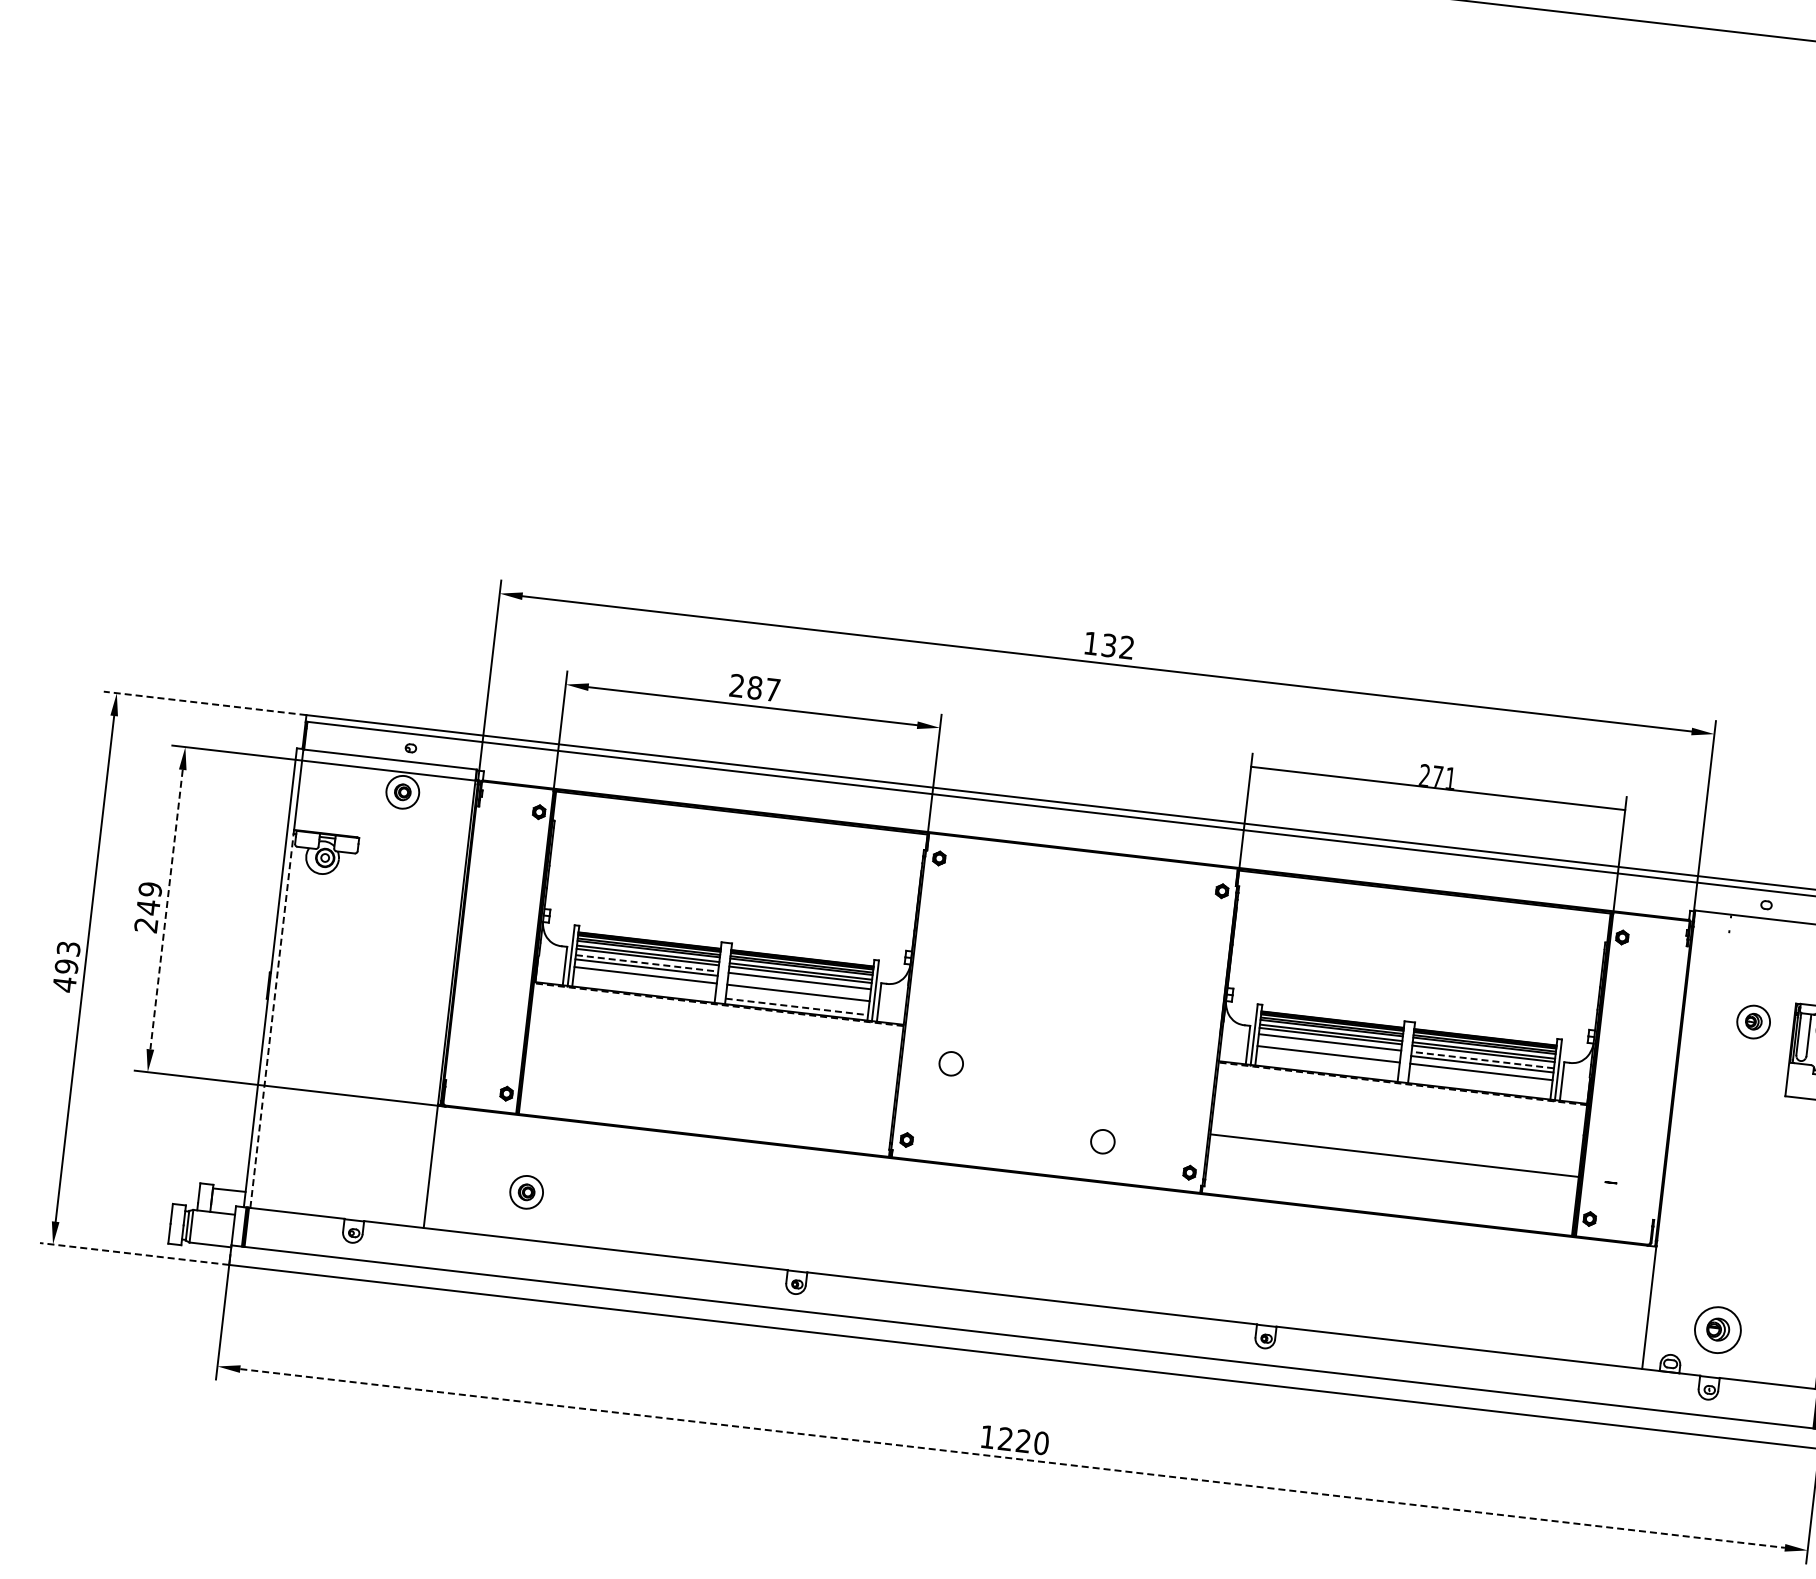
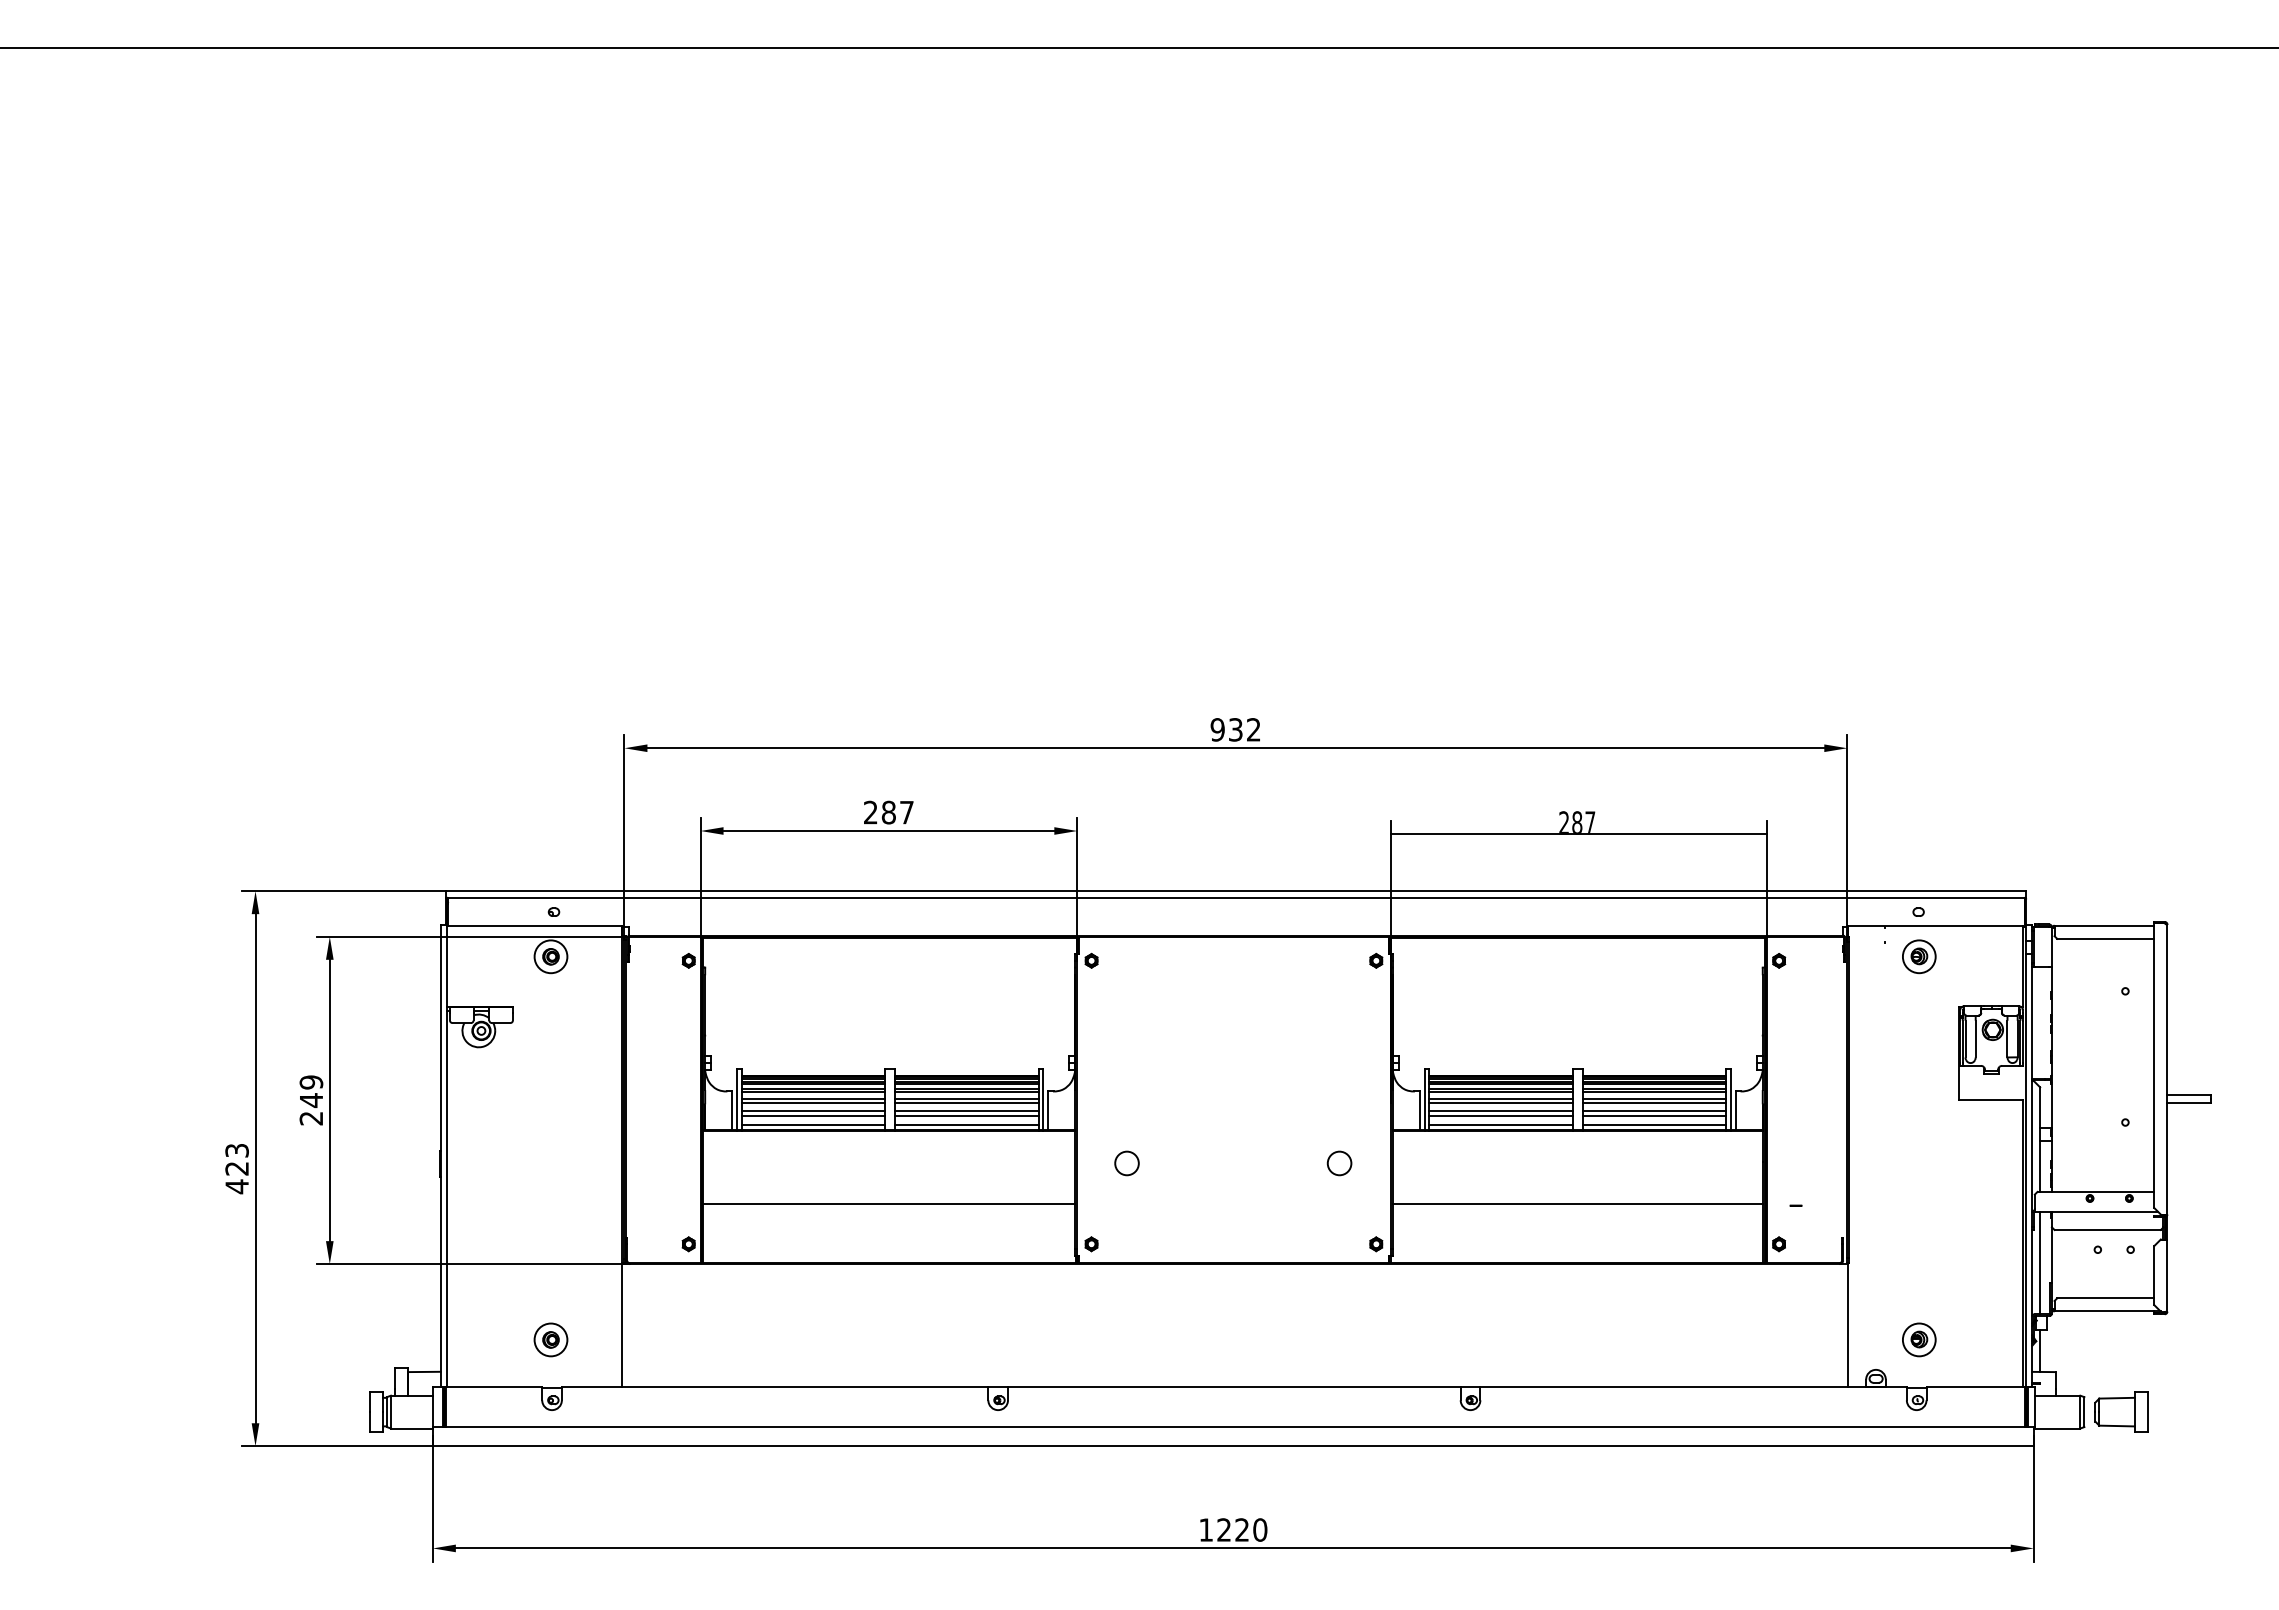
text: (1091, 643) -> (1217, 729), 132 -> 932
line: (204, 703) -> (343, 891), dashed -> solid
text: (1444, 776) -> (1583, 821), 271 -> 287
line: (166, 909) -> (329, 1100), dashed -> solid
line: (647, 963) -> (813, 1098), dashed -> solid
text: (66, 966) -> (236, 1168), 493 -> 423
line: (644, 980) -> (812, 1115), added
line: (798, 984) -> (966, 1102), added
line: (643, 988) -> (812, 1124), added
line: (797, 997) -> (966, 1115), added
line: (718, 1004) -> (888, 1131), dashed -> solid
line: (797, 1006) -> (967, 1124), dashed -> solid
line: (272, 1020) -> (447, 1198), dashed -> solid
part: (1753, 1021) -> (1919, 956), moved
line: (1329, 1046) -> (1500, 1102), added
line: (1327, 1059) -> (1500, 1115), added
line: (1482, 1059) -> (1654, 1098), dashed -> solid
line: (1326, 1068) -> (1500, 1124), added
line: (710, 1076) -> (889, 1203), added
line: (1480, 1076) -> (1654, 1115), added
line: (1402, 1083) -> (1577, 1131), dashed -> solid
line: (1479, 1085) -> (1654, 1124), added
circle: (1102, 1141) -> (1339, 1163), moved
part: (526, 1191) -> (550, 1339), moved
line: (134, 1254) -> (337, 1446), dashed -> solid
part: (1718, 1329) -> (1919, 1339), size x0.71
line: (1012, 1458) -> (1233, 1548), dashed -> solid

